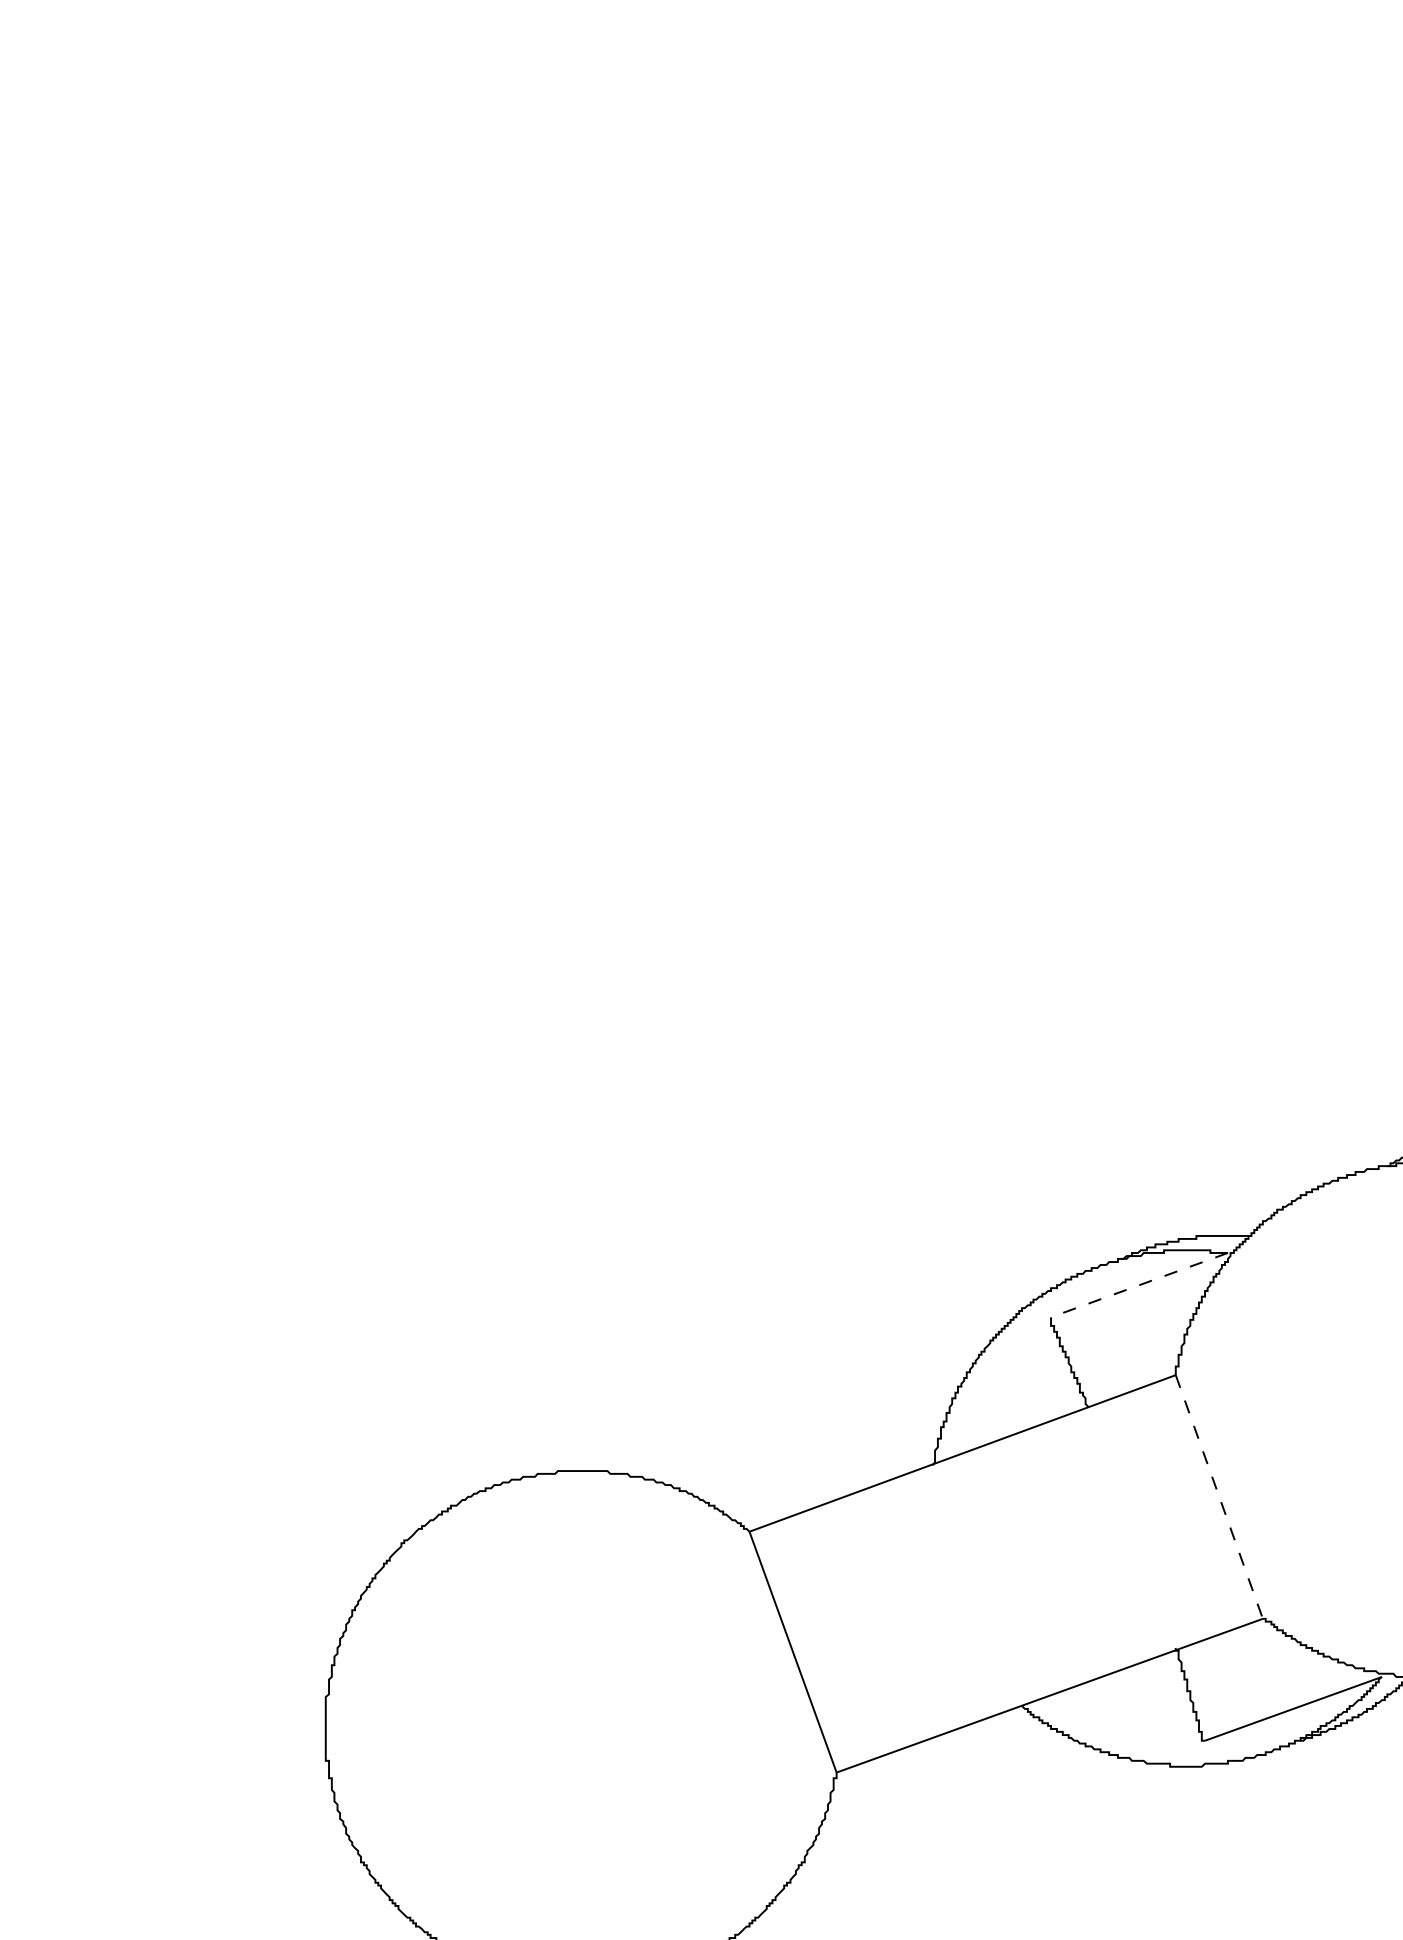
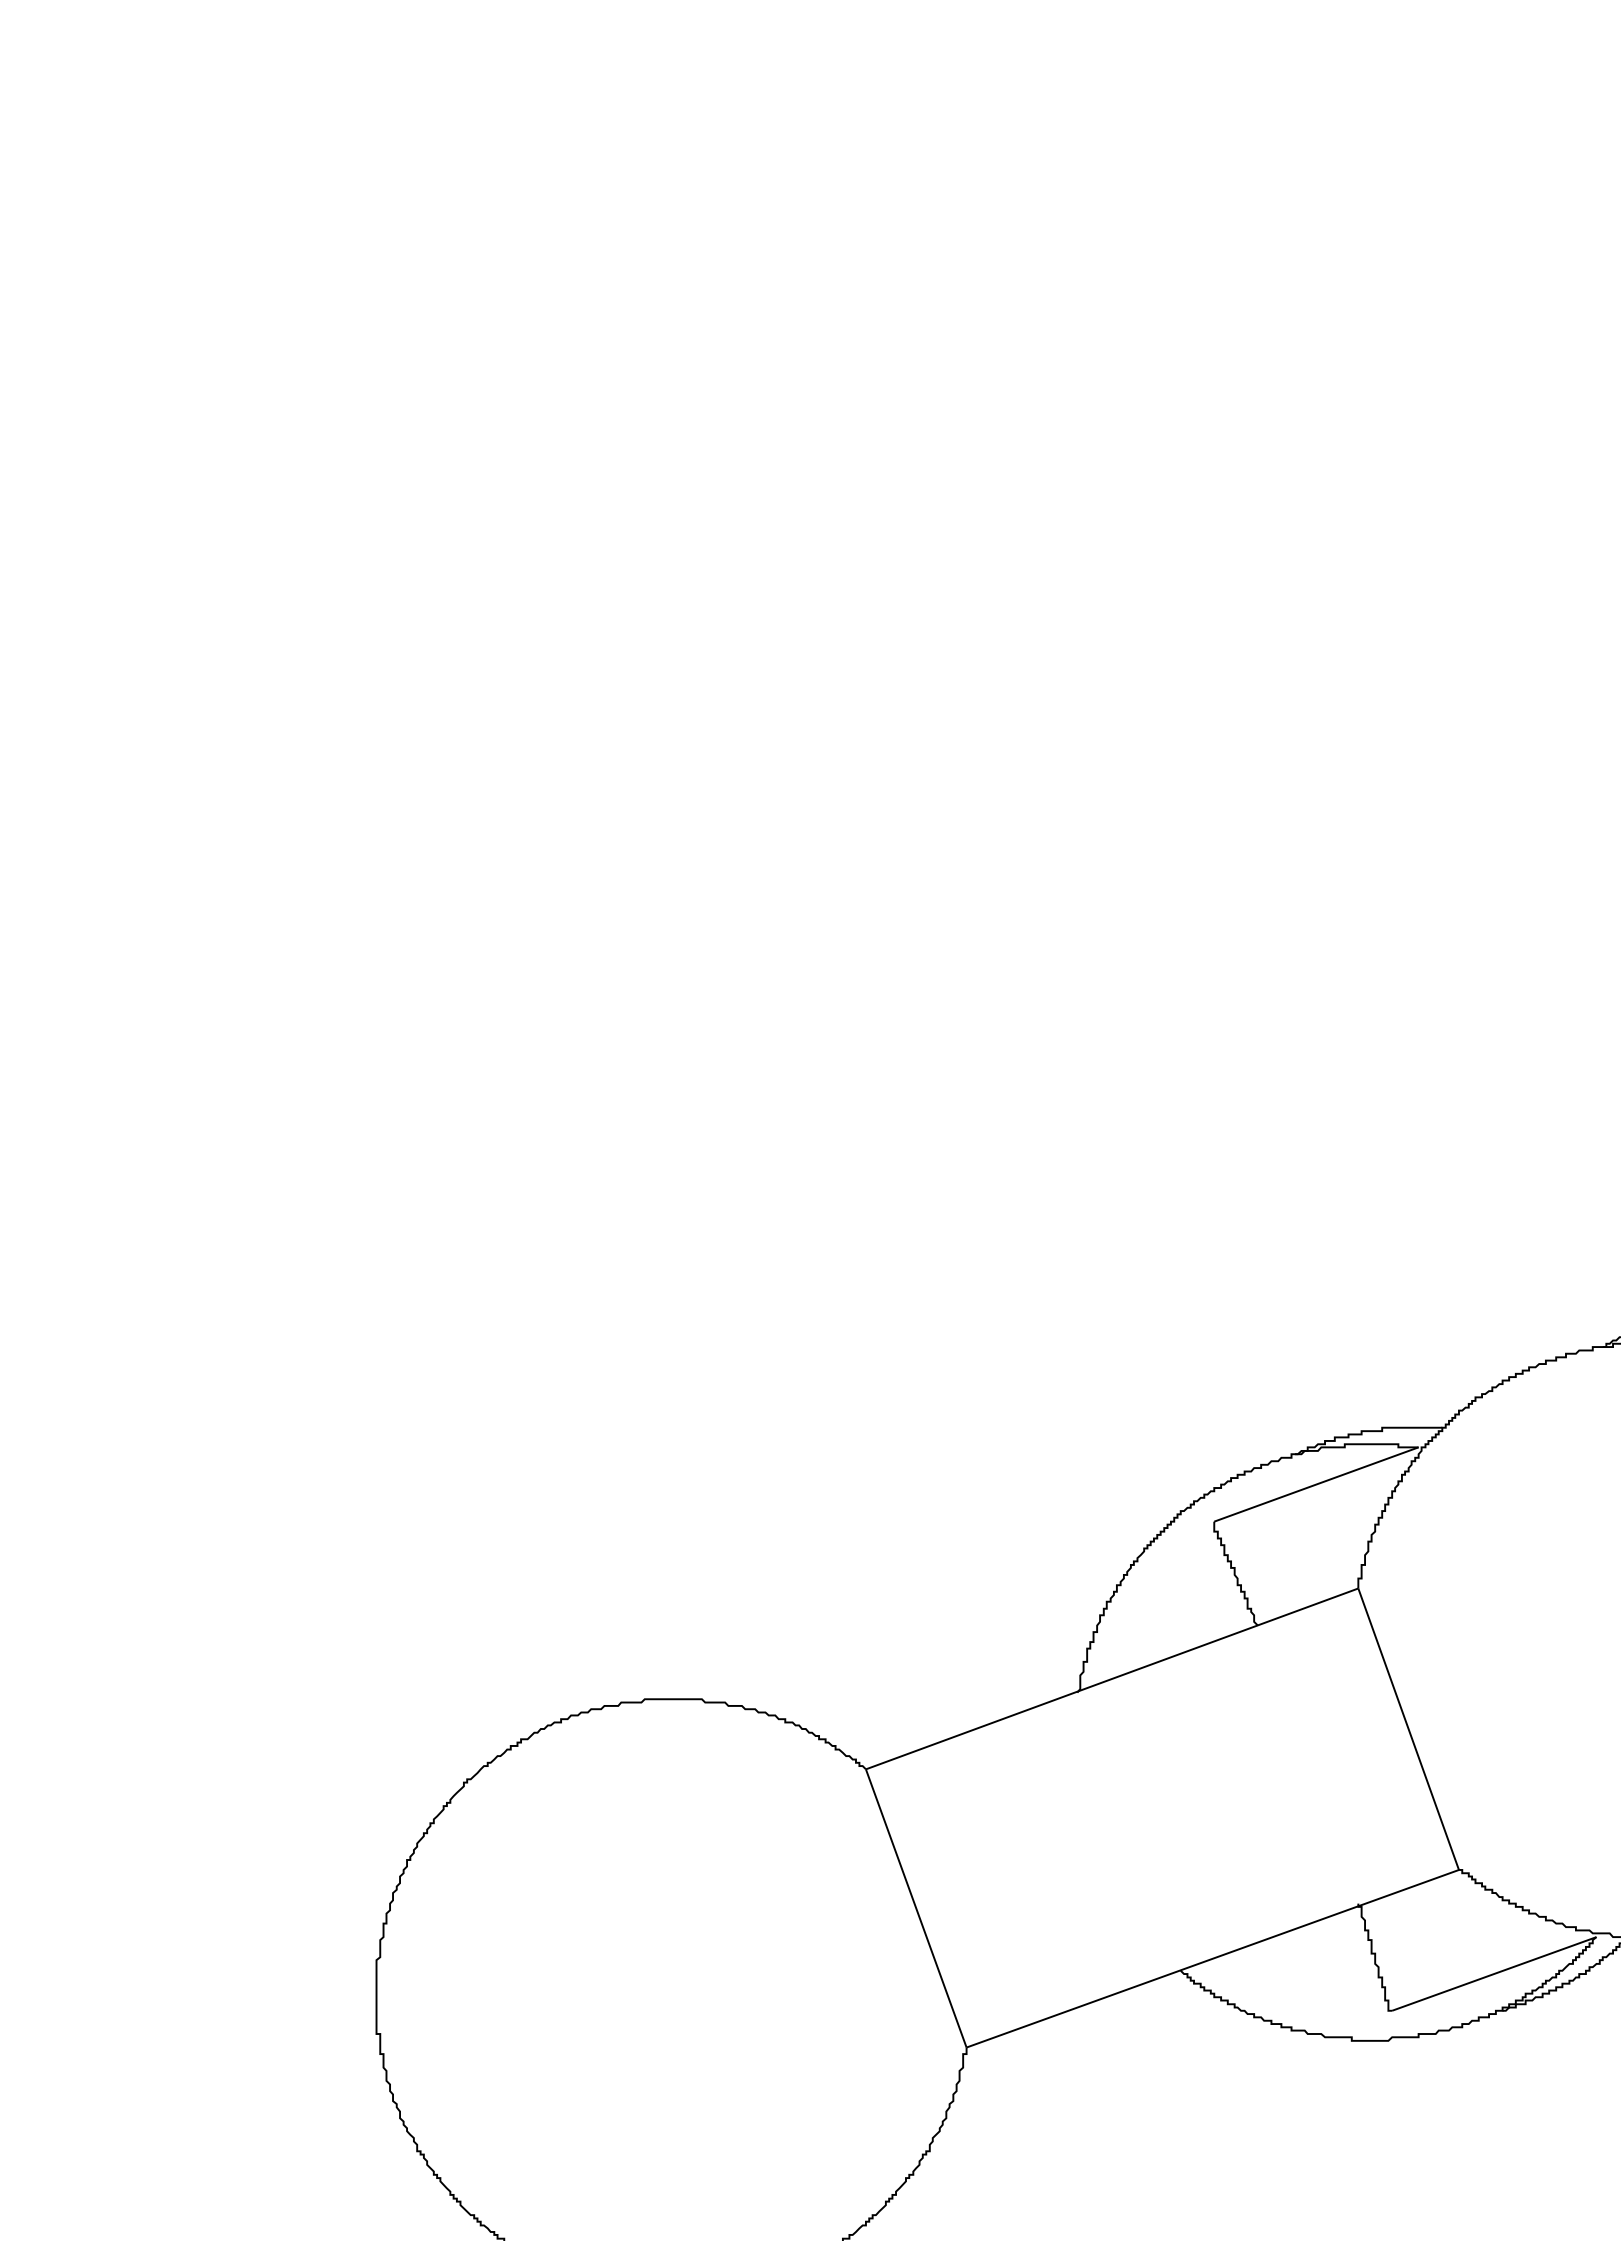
line: (1139, 1285) -> (1316, 1484), dashed -> solid
line: (1219, 1497) -> (1408, 1729), dashed -> solid

